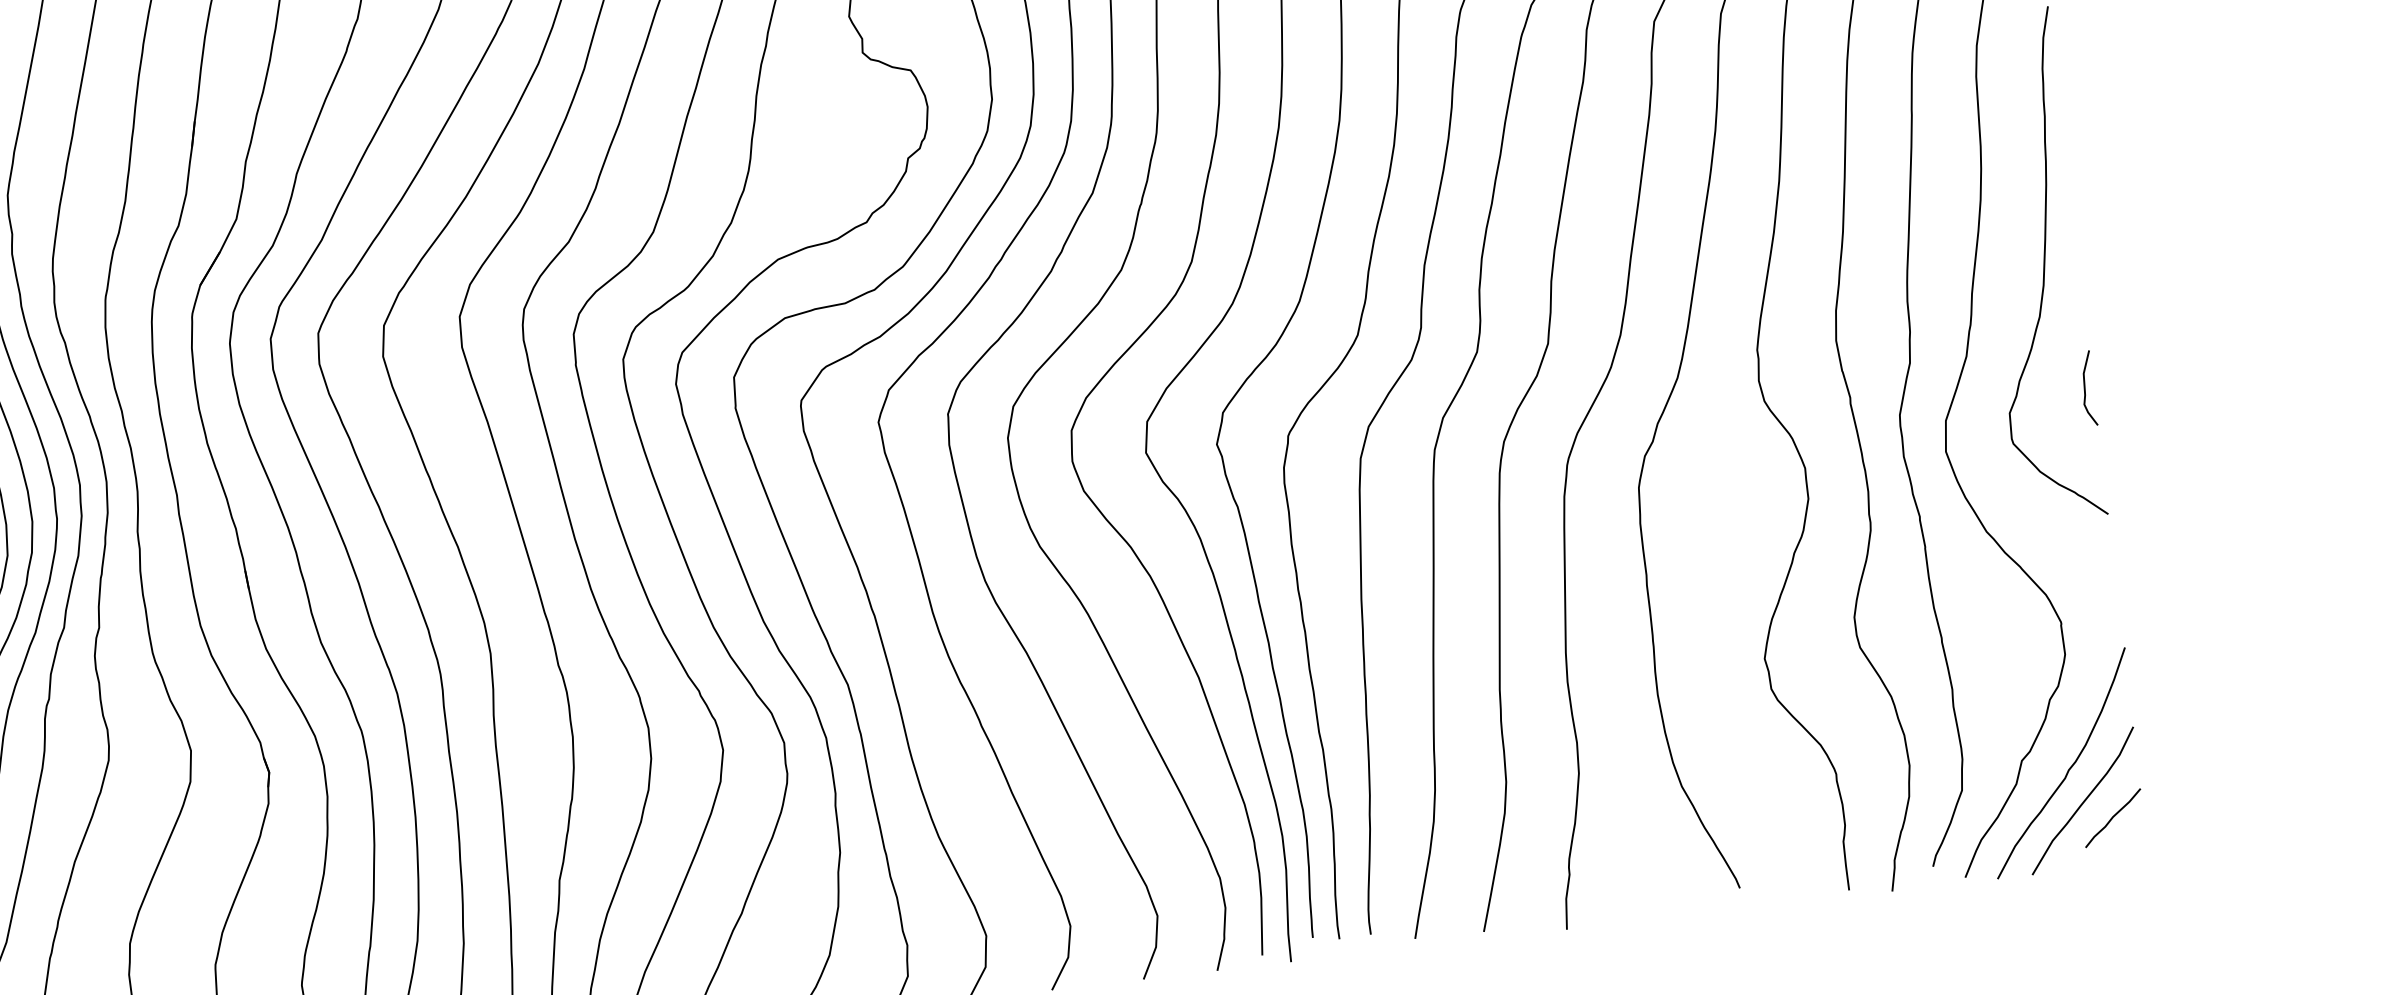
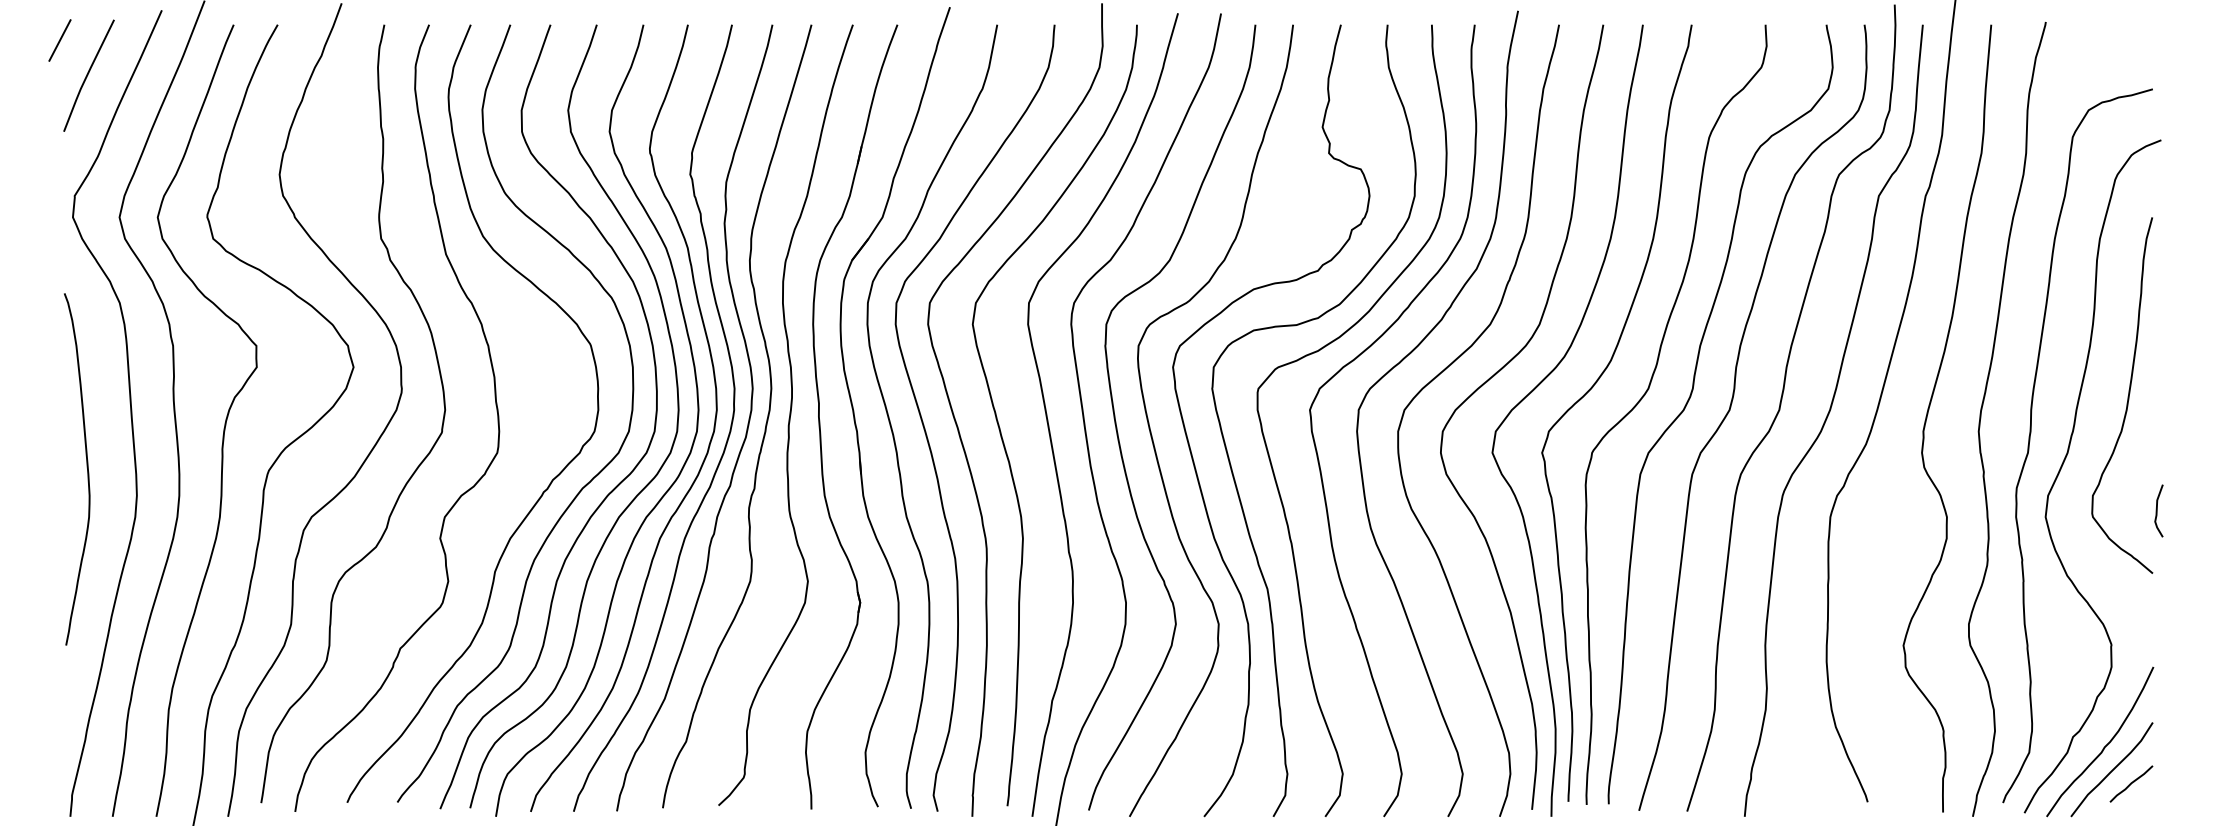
curve: (2085, 388) -> (2157, 510), moved

